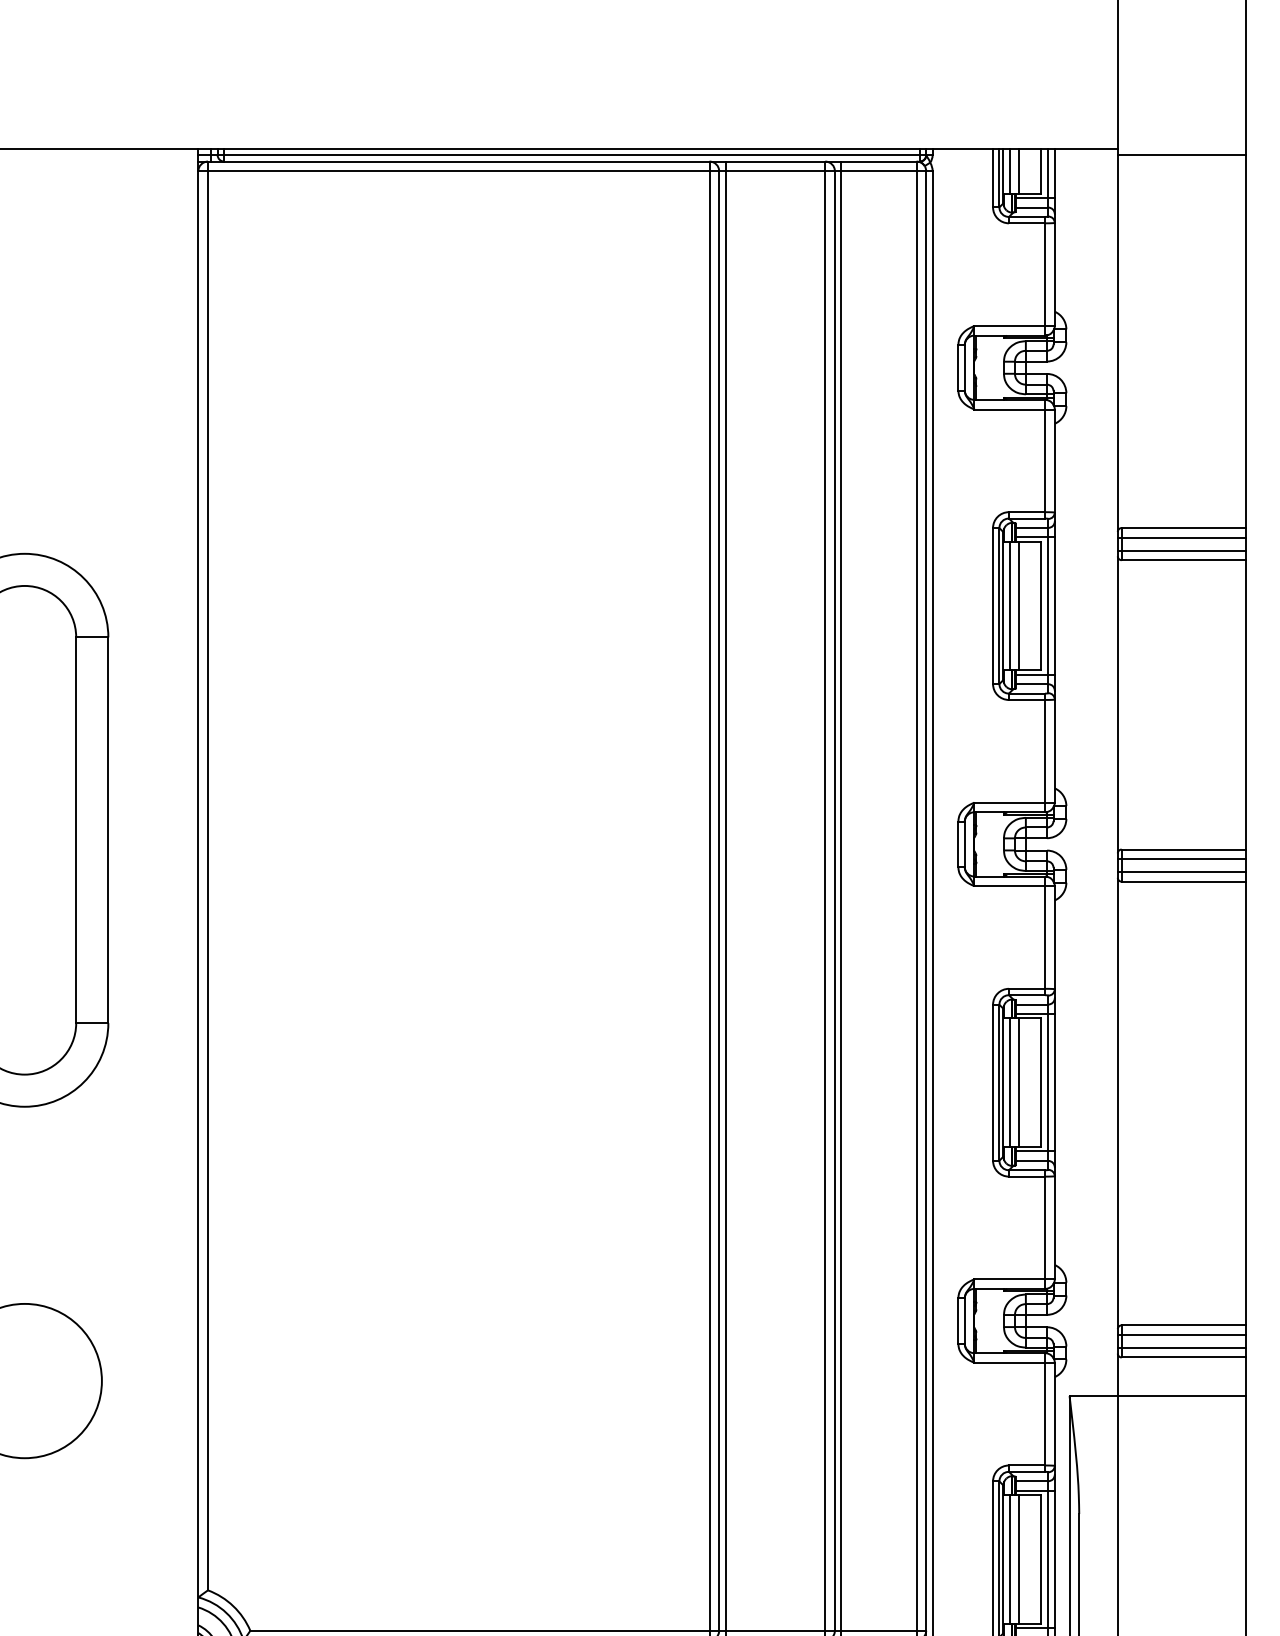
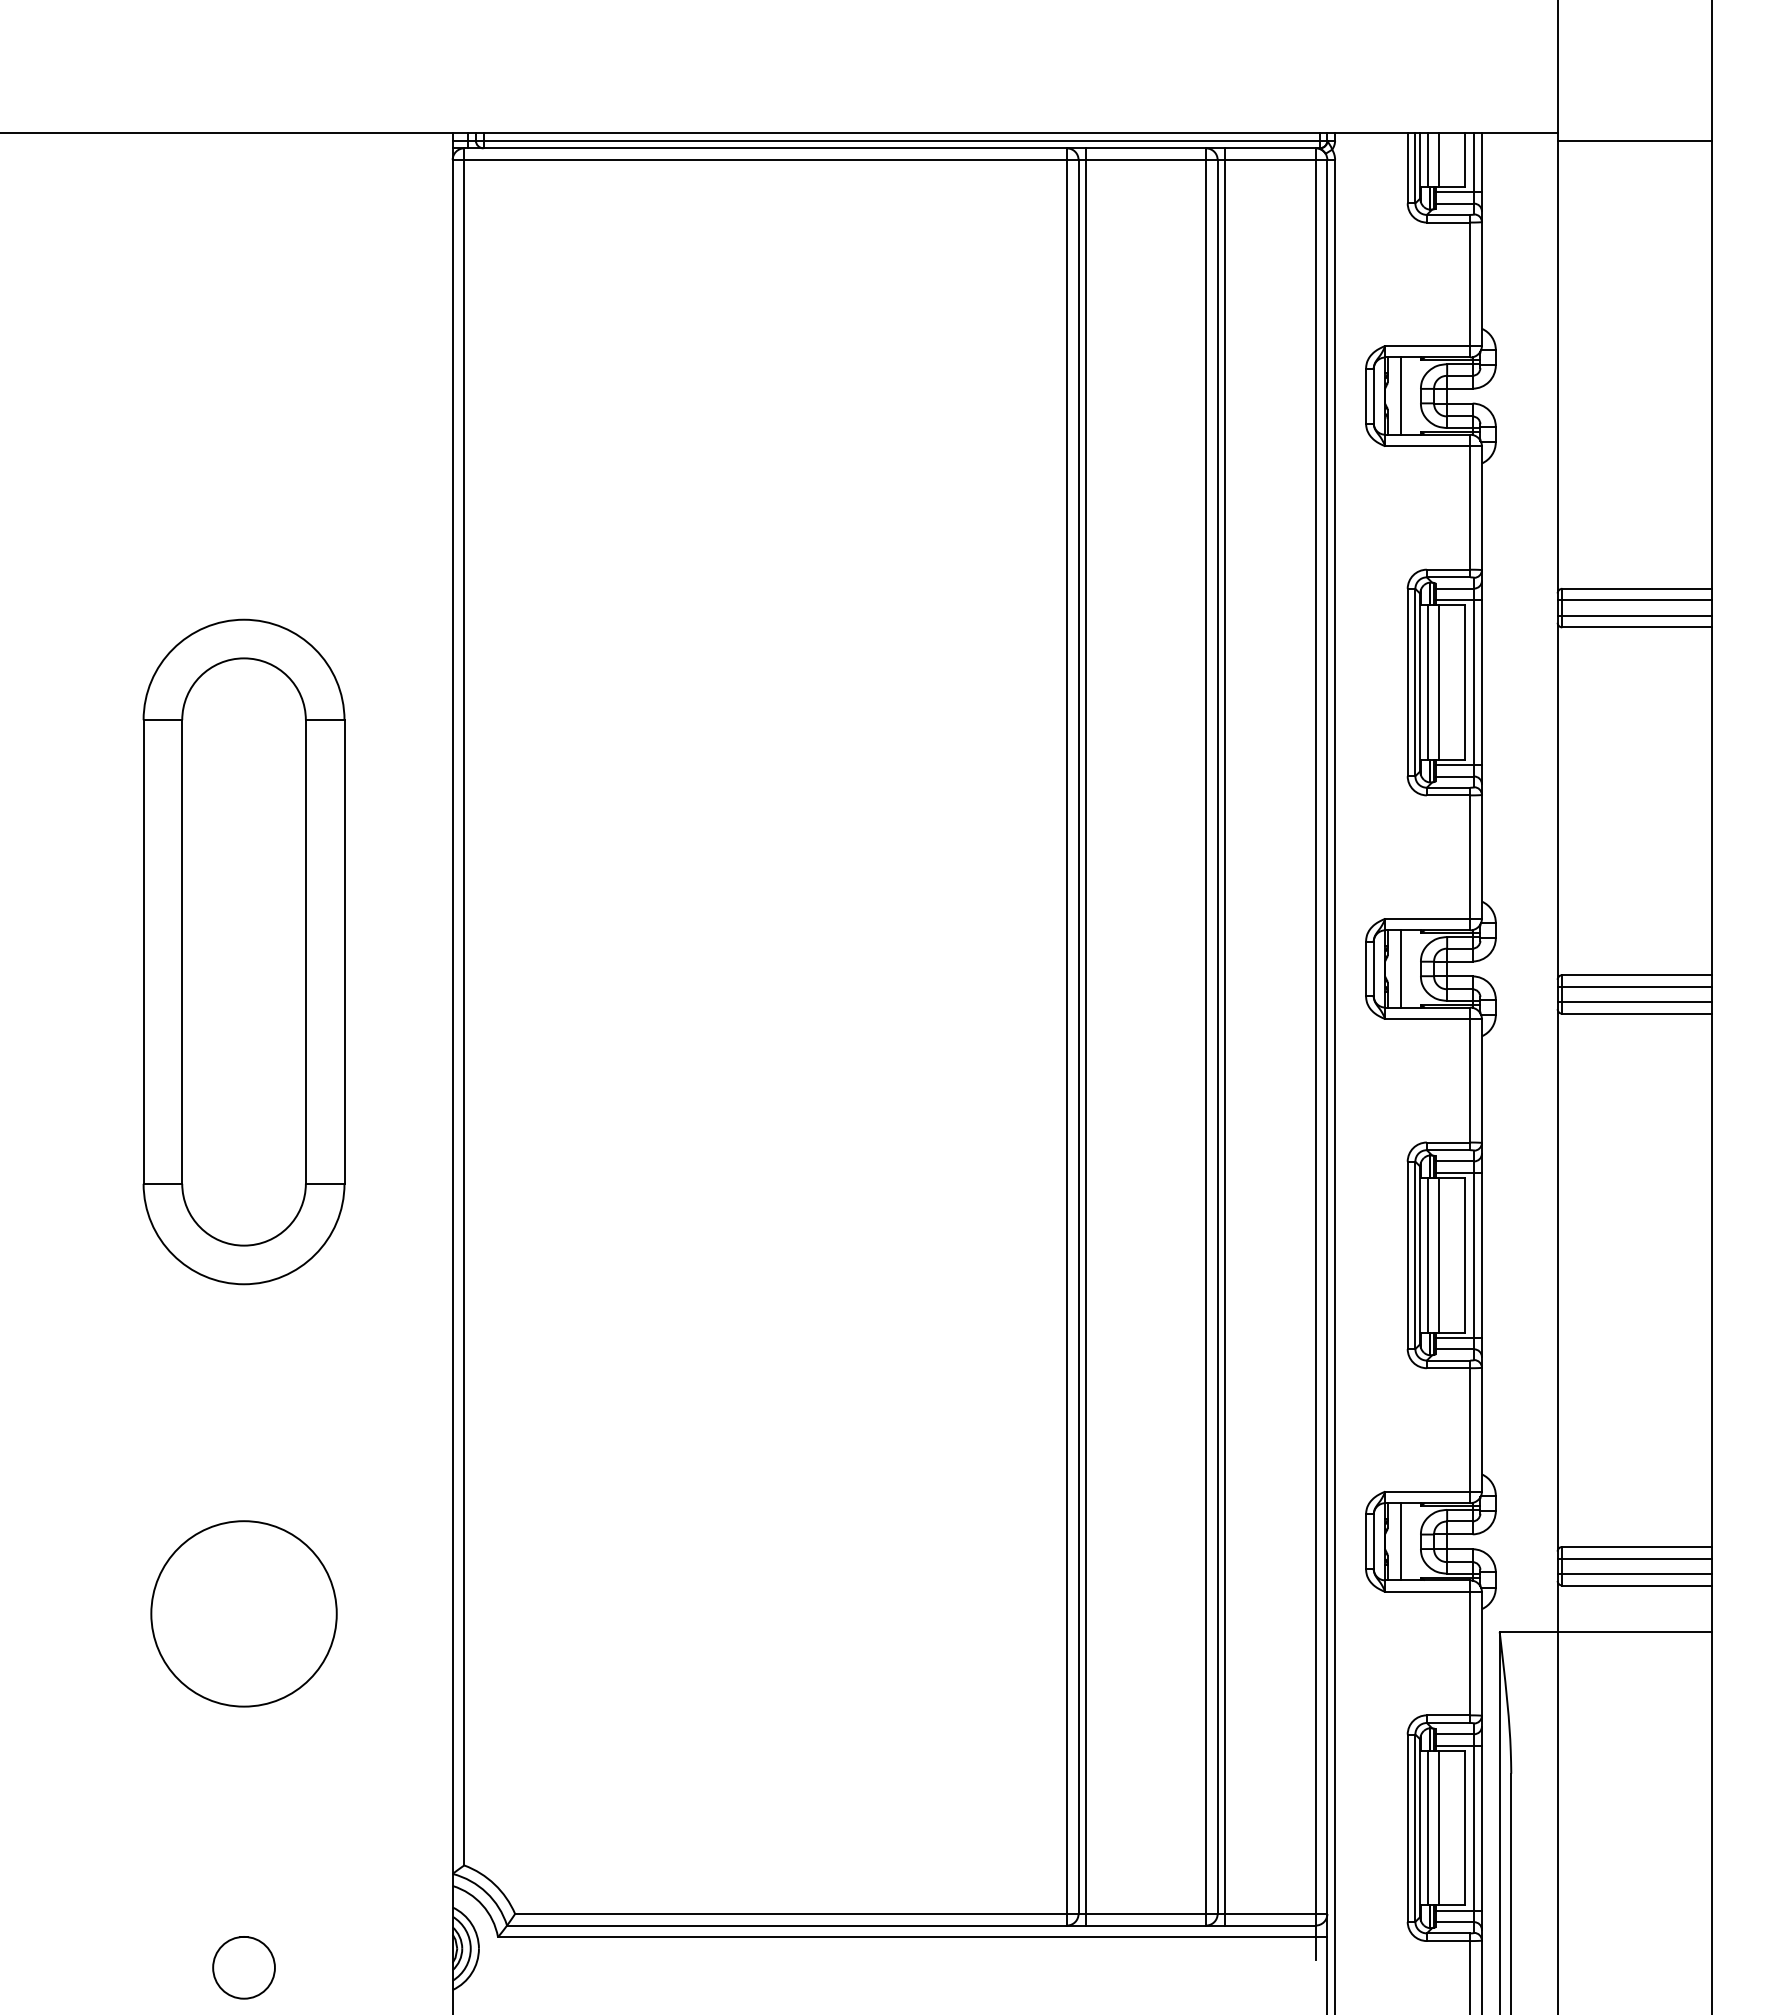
line: (987, 367) -> (1400, 395), added
line: (987, 844) -> (1400, 968), added
line: (987, 1320) -> (1400, 1541), added

